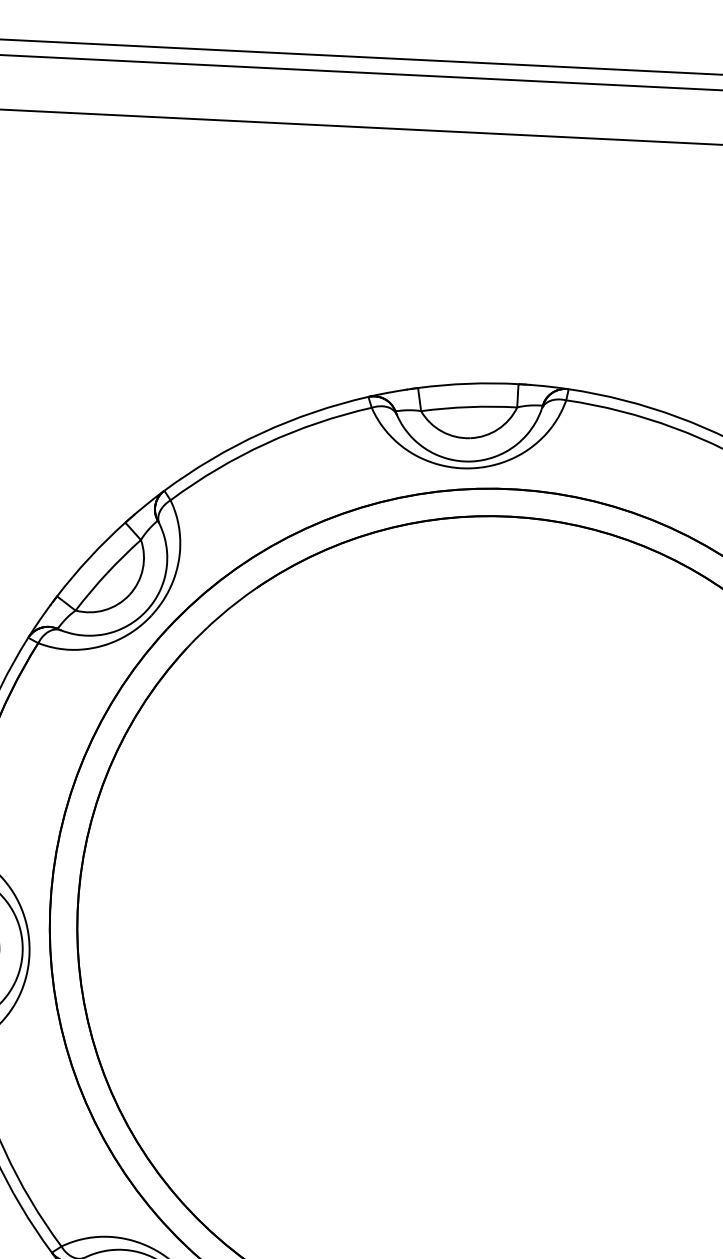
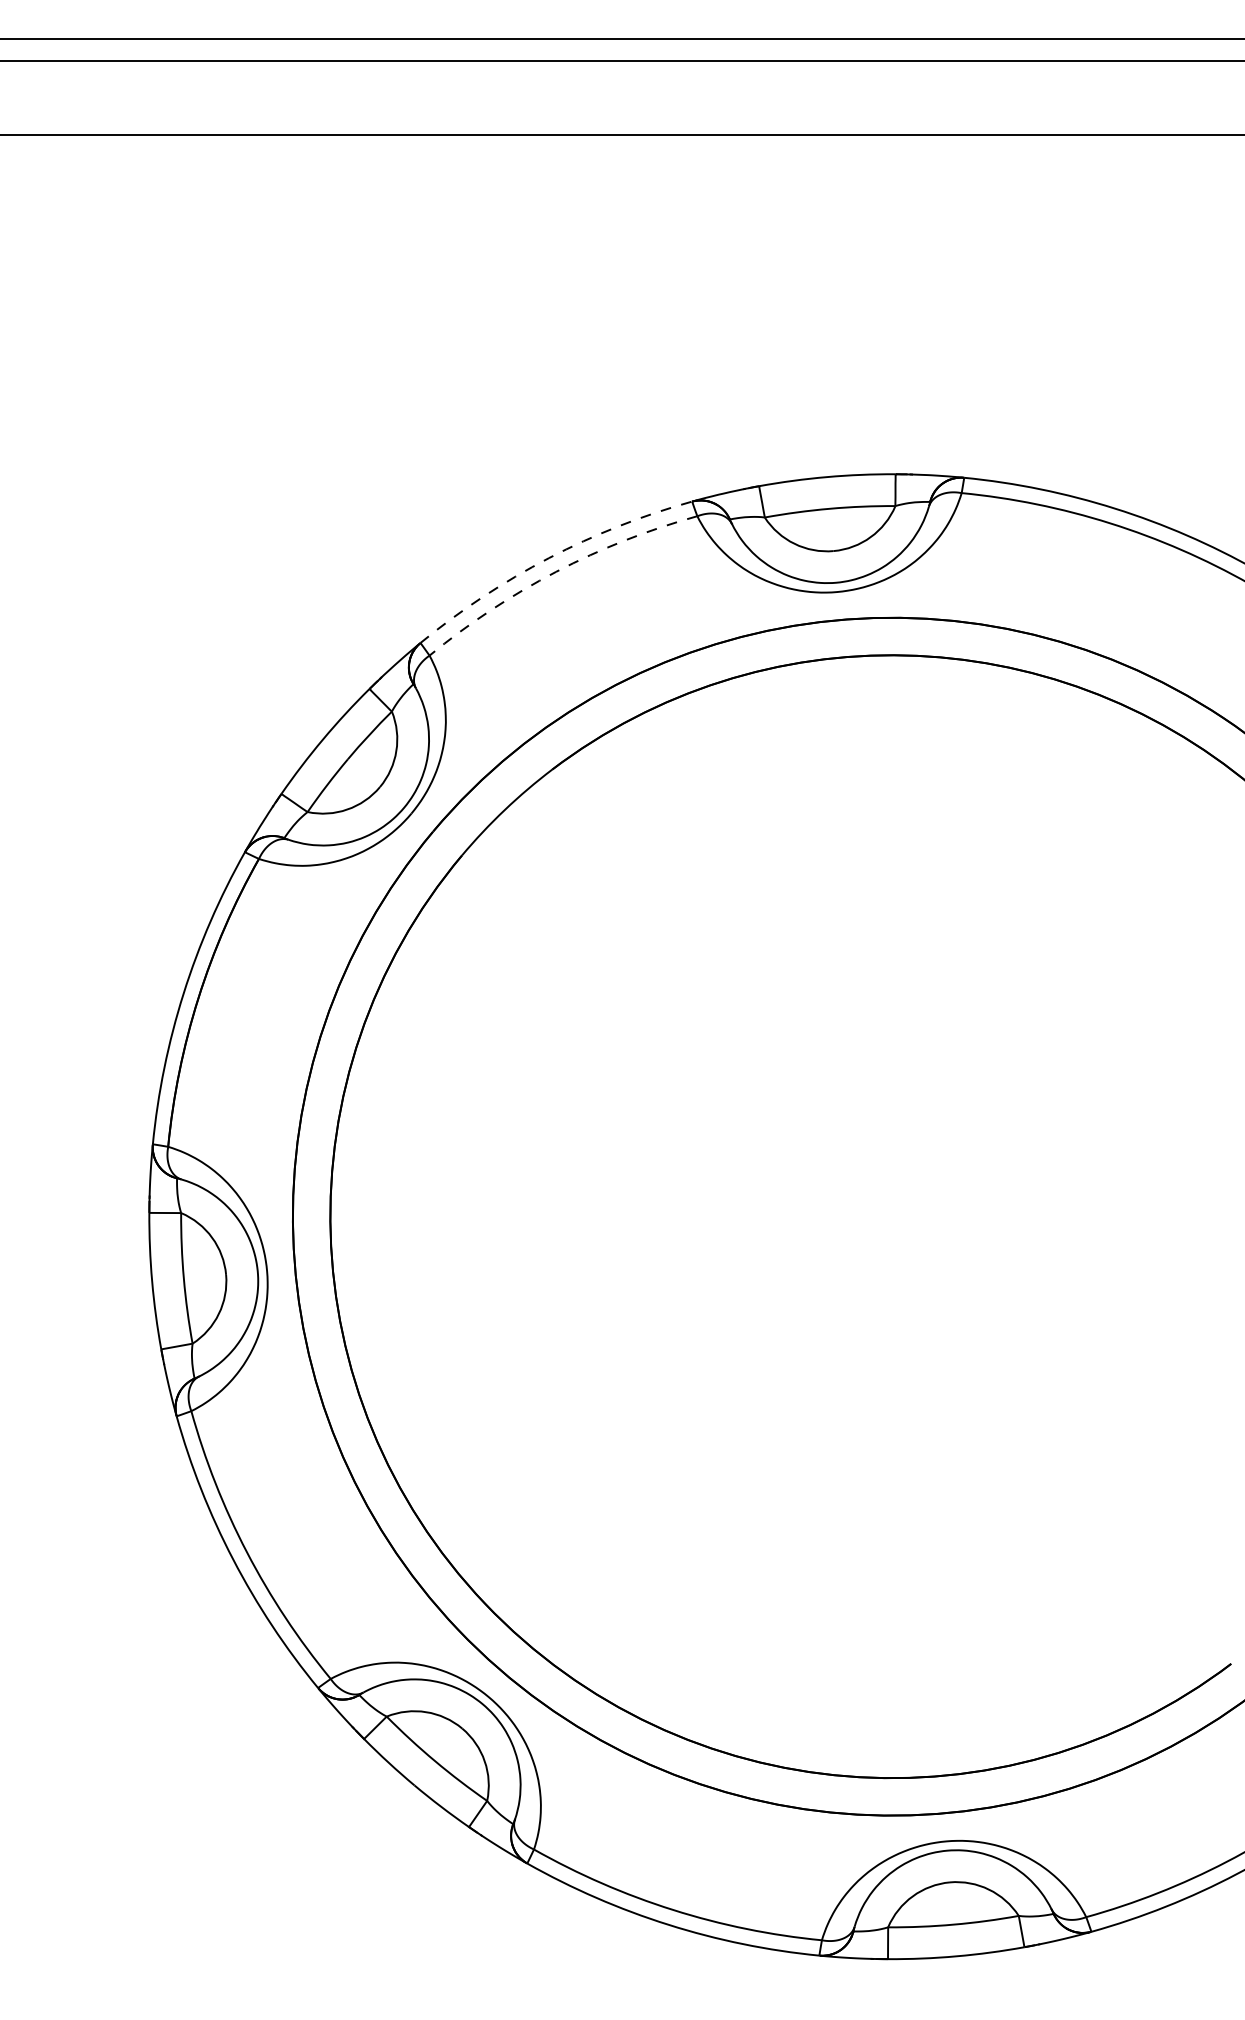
arc: (261, 433) -> (548, 558), solid -> dashed
arc: (266, 443) -> (556, 571), solid -> dashed

